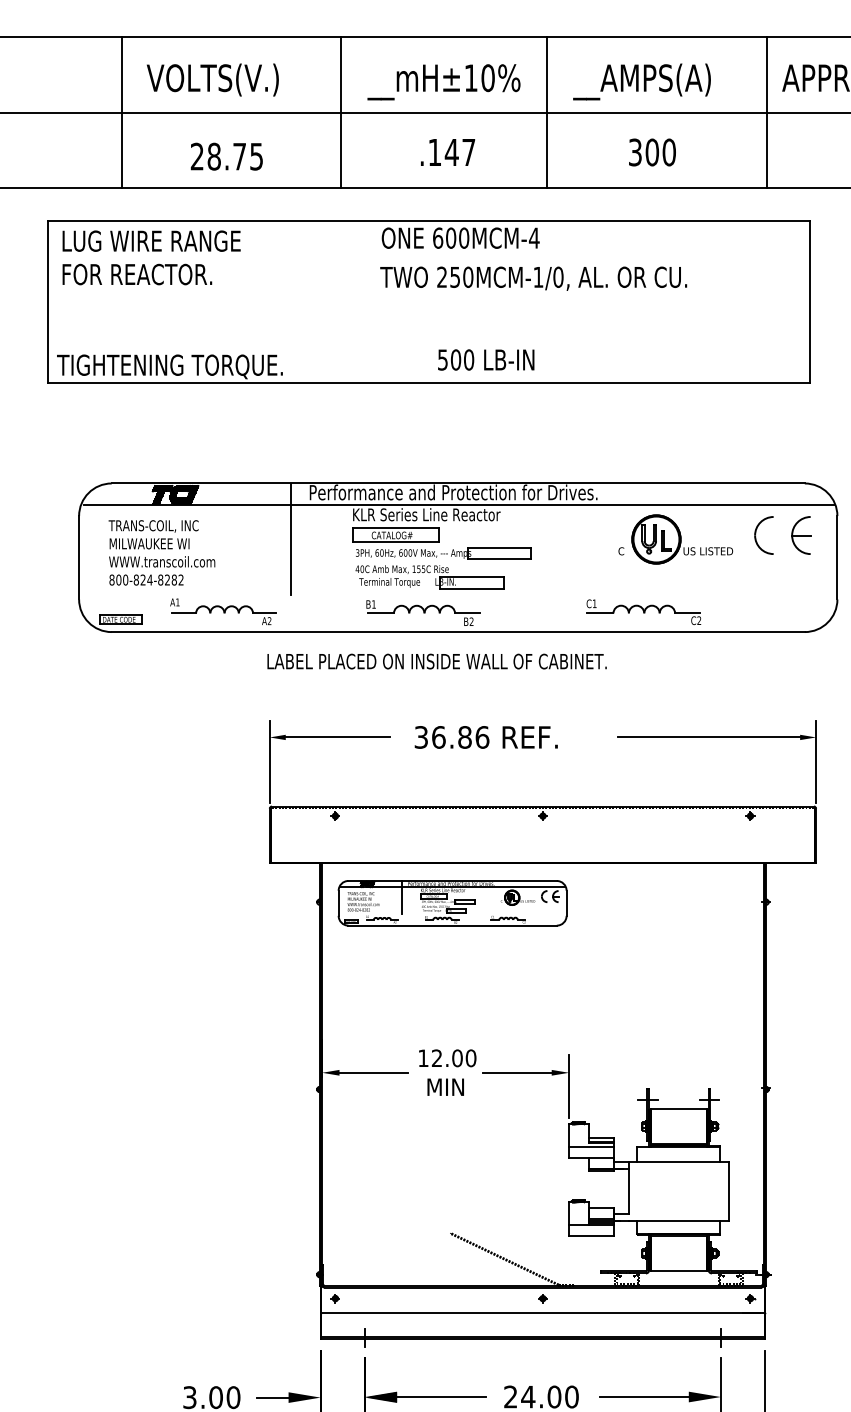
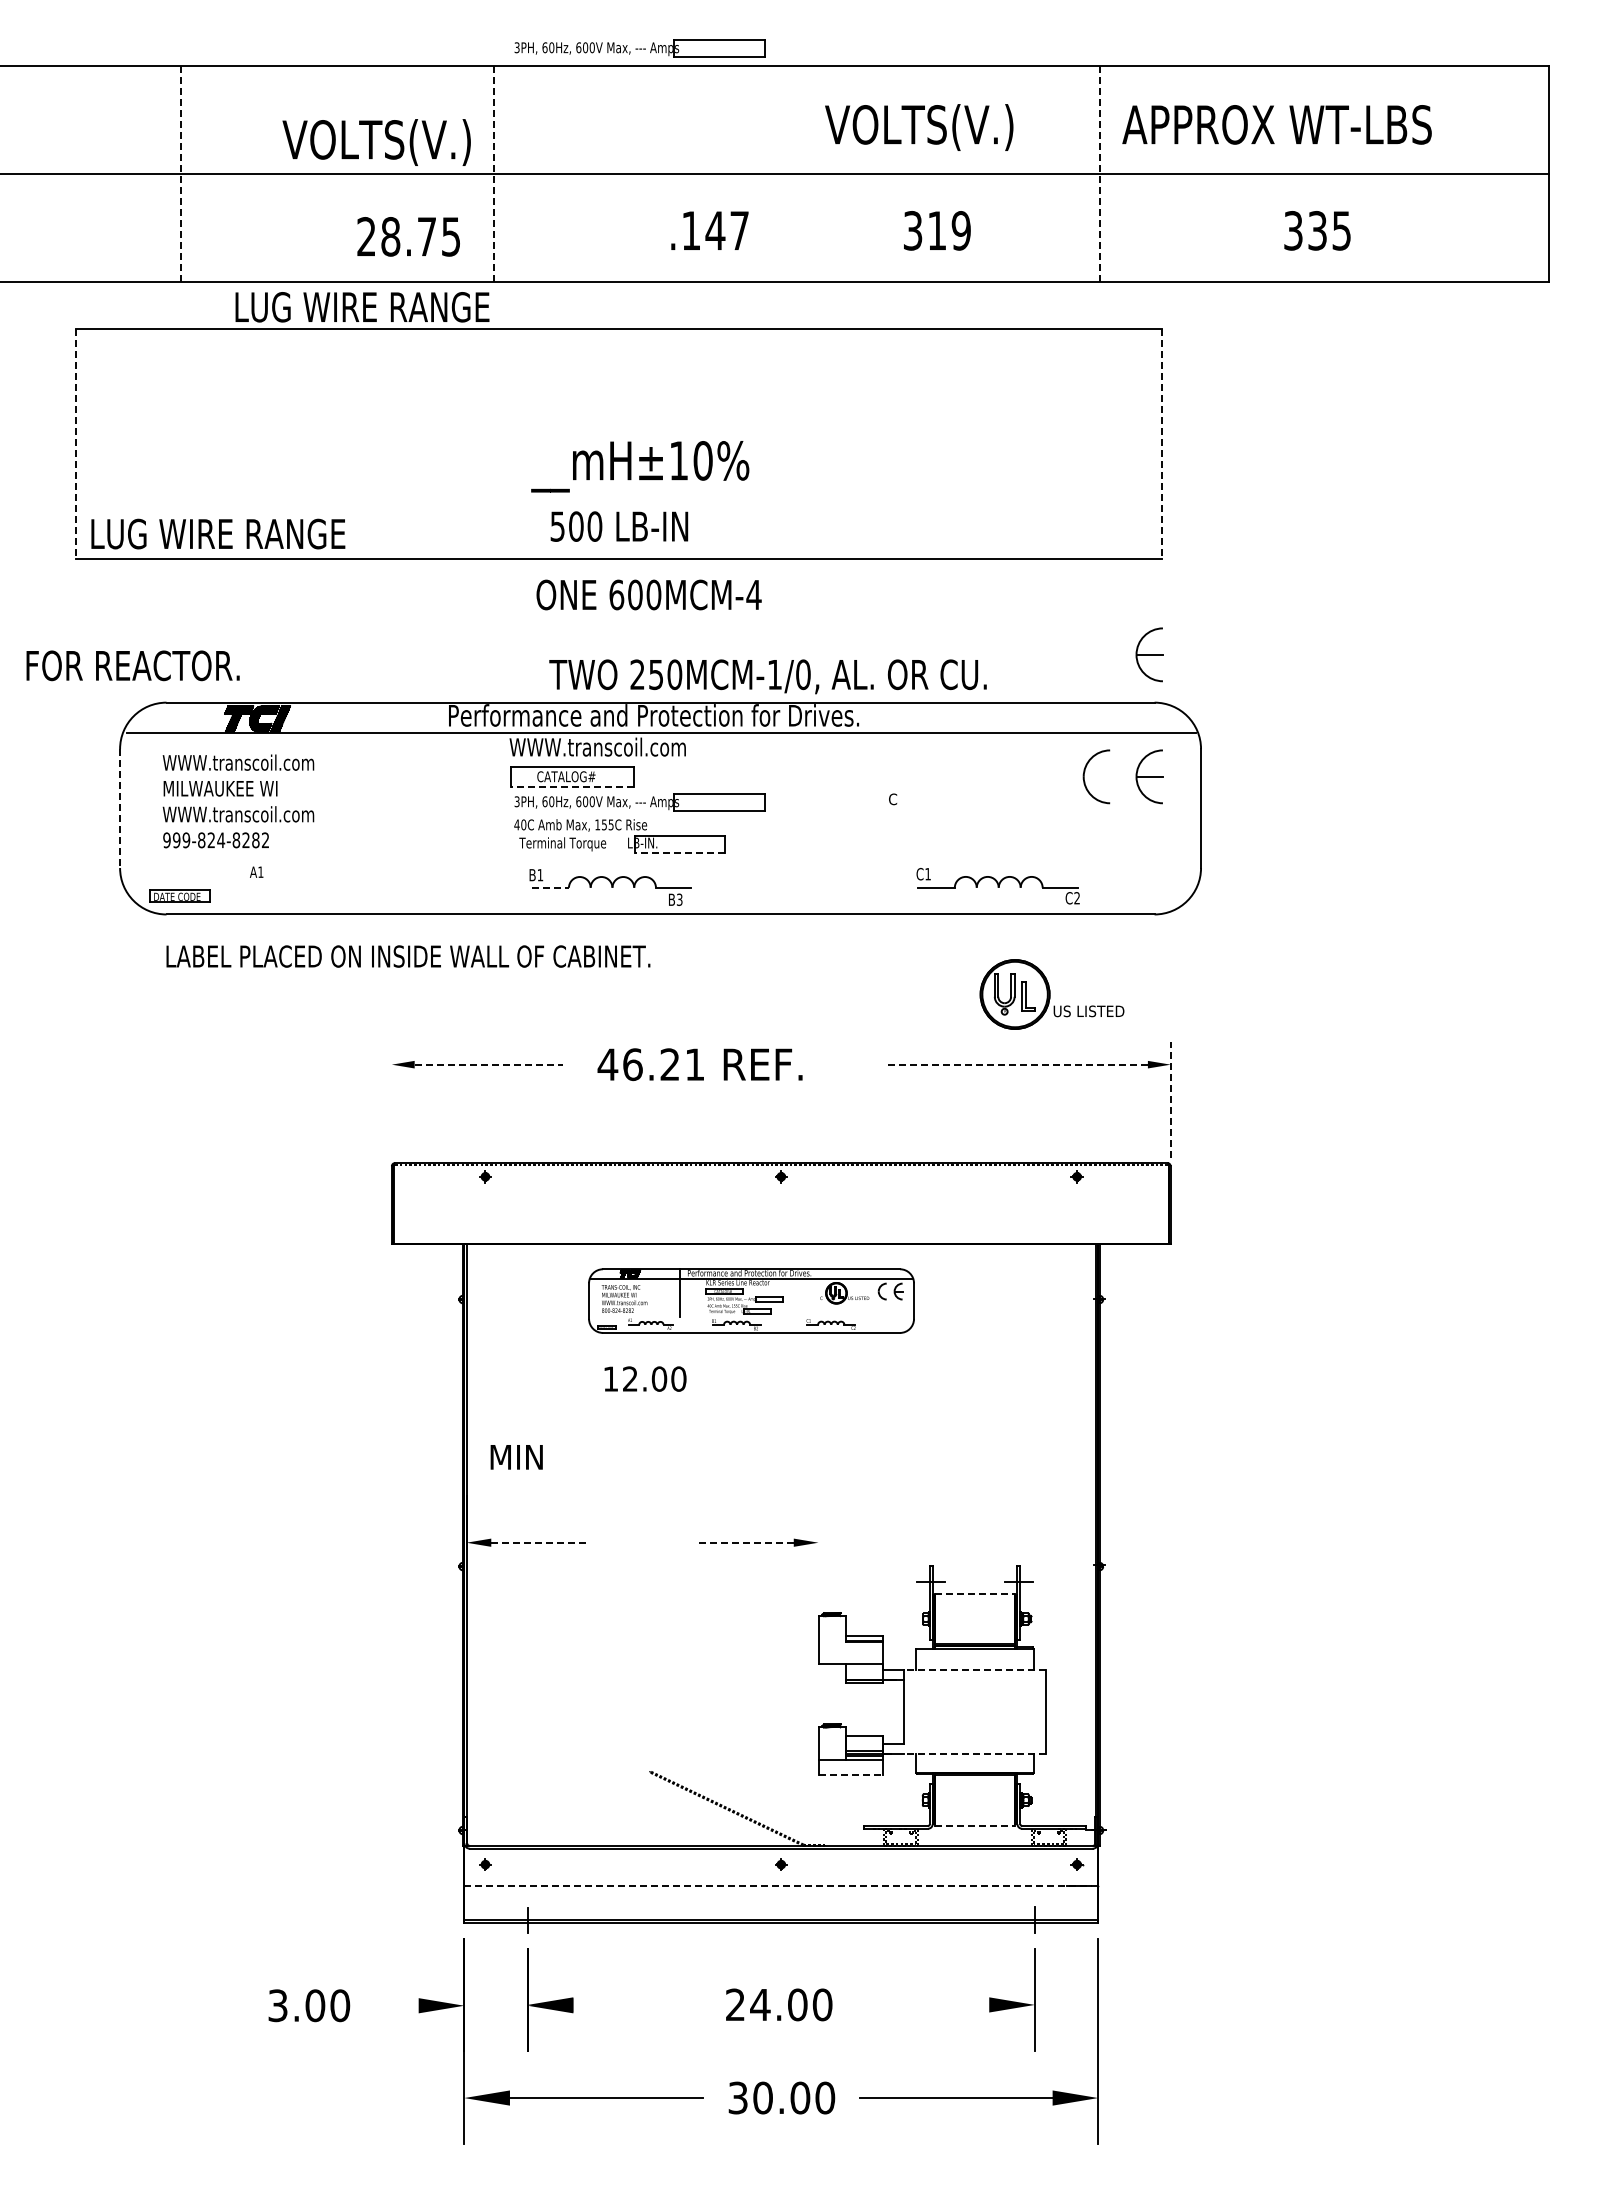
part: (443, 24) -> (639, 48), added
text: (212, 80) -> (376, 142), moved
text: (444, 82) -> (640, 466), moved
text: (642, 82) -> (922, 130), __AMPS(A) -> VOLTS(V.)
line: (122, 112) -> (181, 174), solid -> dashed
line: (341, 112) -> (493, 174), solid -> dashed
line: (546, 112) -> (786, 173), removed
line: (766, 112) -> (1100, 174), solid -> dashed
text: (447, 152) -> (709, 230), moved
text: (660, 152) -> (948, 230), 300 -> 319
text: (226, 156) -> (408, 236), moved
text: (460, 237) -> (648, 594), moved
text: (151, 241) -> (362, 307), moved
text: (136, 274) -> (132, 665), moved
text: (533, 278) -> (767, 676), moved
line: (48, 302) -> (76, 444), solid -> dashed
line: (809, 302) -> (1161, 444), solid -> dashed
text: (486, 359) -> (619, 526), moved
text: (169, 366) -> (249, 536), TIGHTENING TORQUE. -> LUG WIRE RANGE
part: (801, 449) -> (1149, 654), added
text: (425, 514) -> (614, 746), KLR Series Line Reactor -> WWW.transcoil.com
text: (162, 526) -> (238, 763), TRANS-COIL, INC -> WWW.transcoil.com
line: (291, 538) -> (422, 781), removed
part: (681, 539) -> (1051, 994), moved
line: (396, 542) -> (572, 786), solid -> dashed
line: (79, 558) -> (120, 809), solid -> dashed
text: (118, 580) -> (176, 840), 800-824-8282 -> 999-824-8282
line: (471, 588) -> (679, 852), solid -> dashed
part: (643, 612) -> (997, 886), moved
line: (381, 613) -> (550, 887), solid -> dashed
part: (223, 615) -> (326, 890), removed
text: (471, 621) -> (679, 899), B2 -> B3
text: (437, 661) -> (408, 956), moved
line: (338, 737) -> (489, 1064), solid -> dashed
text: (451, 737) -> (651, 1064), 36.86 -> 46.21
line: (708, 737) -> (1017, 1064), solid -> dashed
line: (269, 761) -> (391, 1099), removed
line: (815, 761) -> (1170, 1099), solid -> dashed
part: (452, 902) -> (751, 1300), moved
text: (447, 1057) -> (645, 1378), moved
line: (374, 1072) -> (540, 1542), solid -> dashed
line: (517, 1072) -> (744, 1542), solid -> dashed
line: (569, 1086) -> (818, 1562), removed
text: (445, 1087) -> (516, 1457), moved
line: (679, 1108) -> (975, 1593), solid -> dashed
line: (591, 1146) -> (850, 1647), removed
line: (679, 1161) -> (975, 1669), solid -> dashed
line: (679, 1221) -> (975, 1754), solid -> dashed
line: (592, 1236) -> (851, 1775), solid -> dashed
line: (679, 1271) -> (975, 1825), solid -> dashed
line: (543, 1313) -> (781, 1885), solid -> dashed
line: (441, 1396) -> (636, 2004), removed
line: (644, 1396) -> (925, 2004), removed
line: (272, 1397) -> (395, 2005), removed

